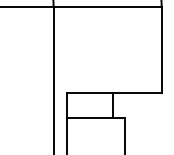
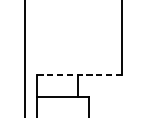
line: (114, 93) -> (79, 75), solid -> dashed

